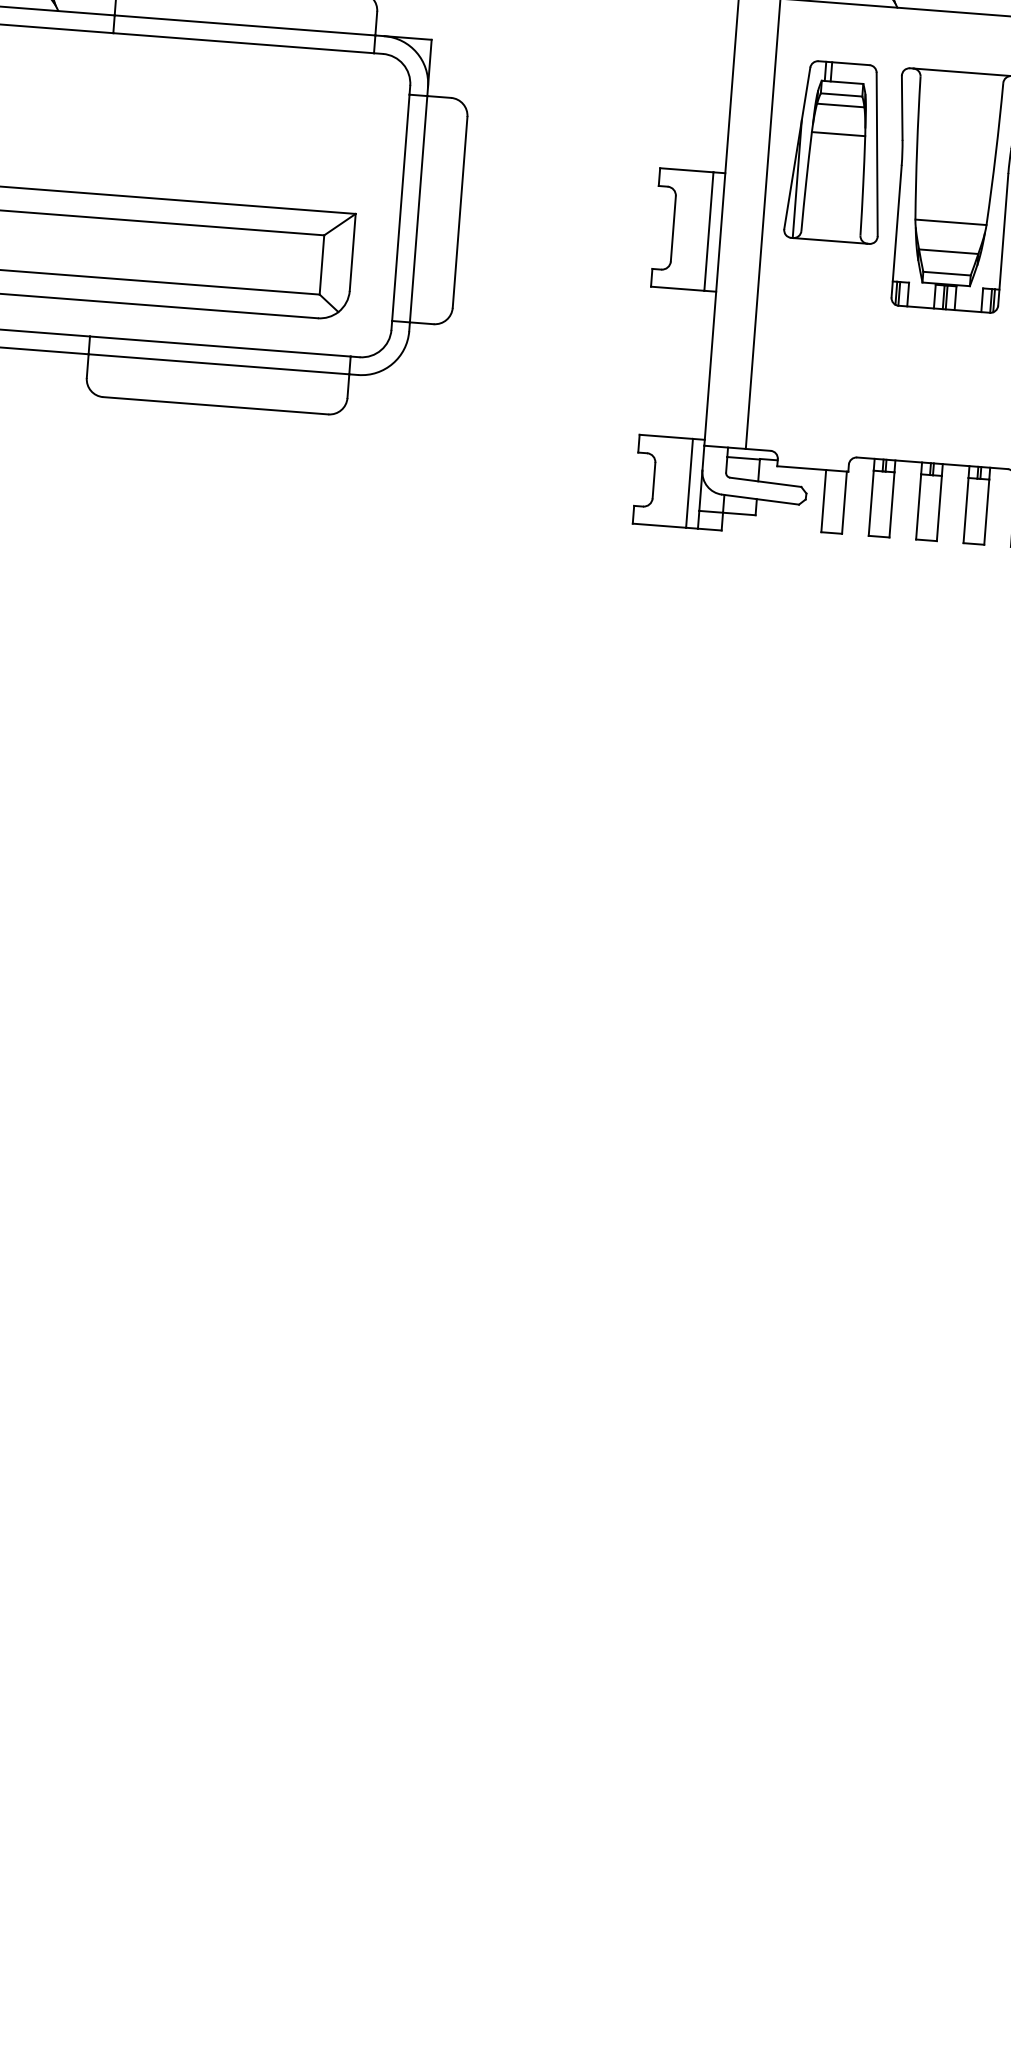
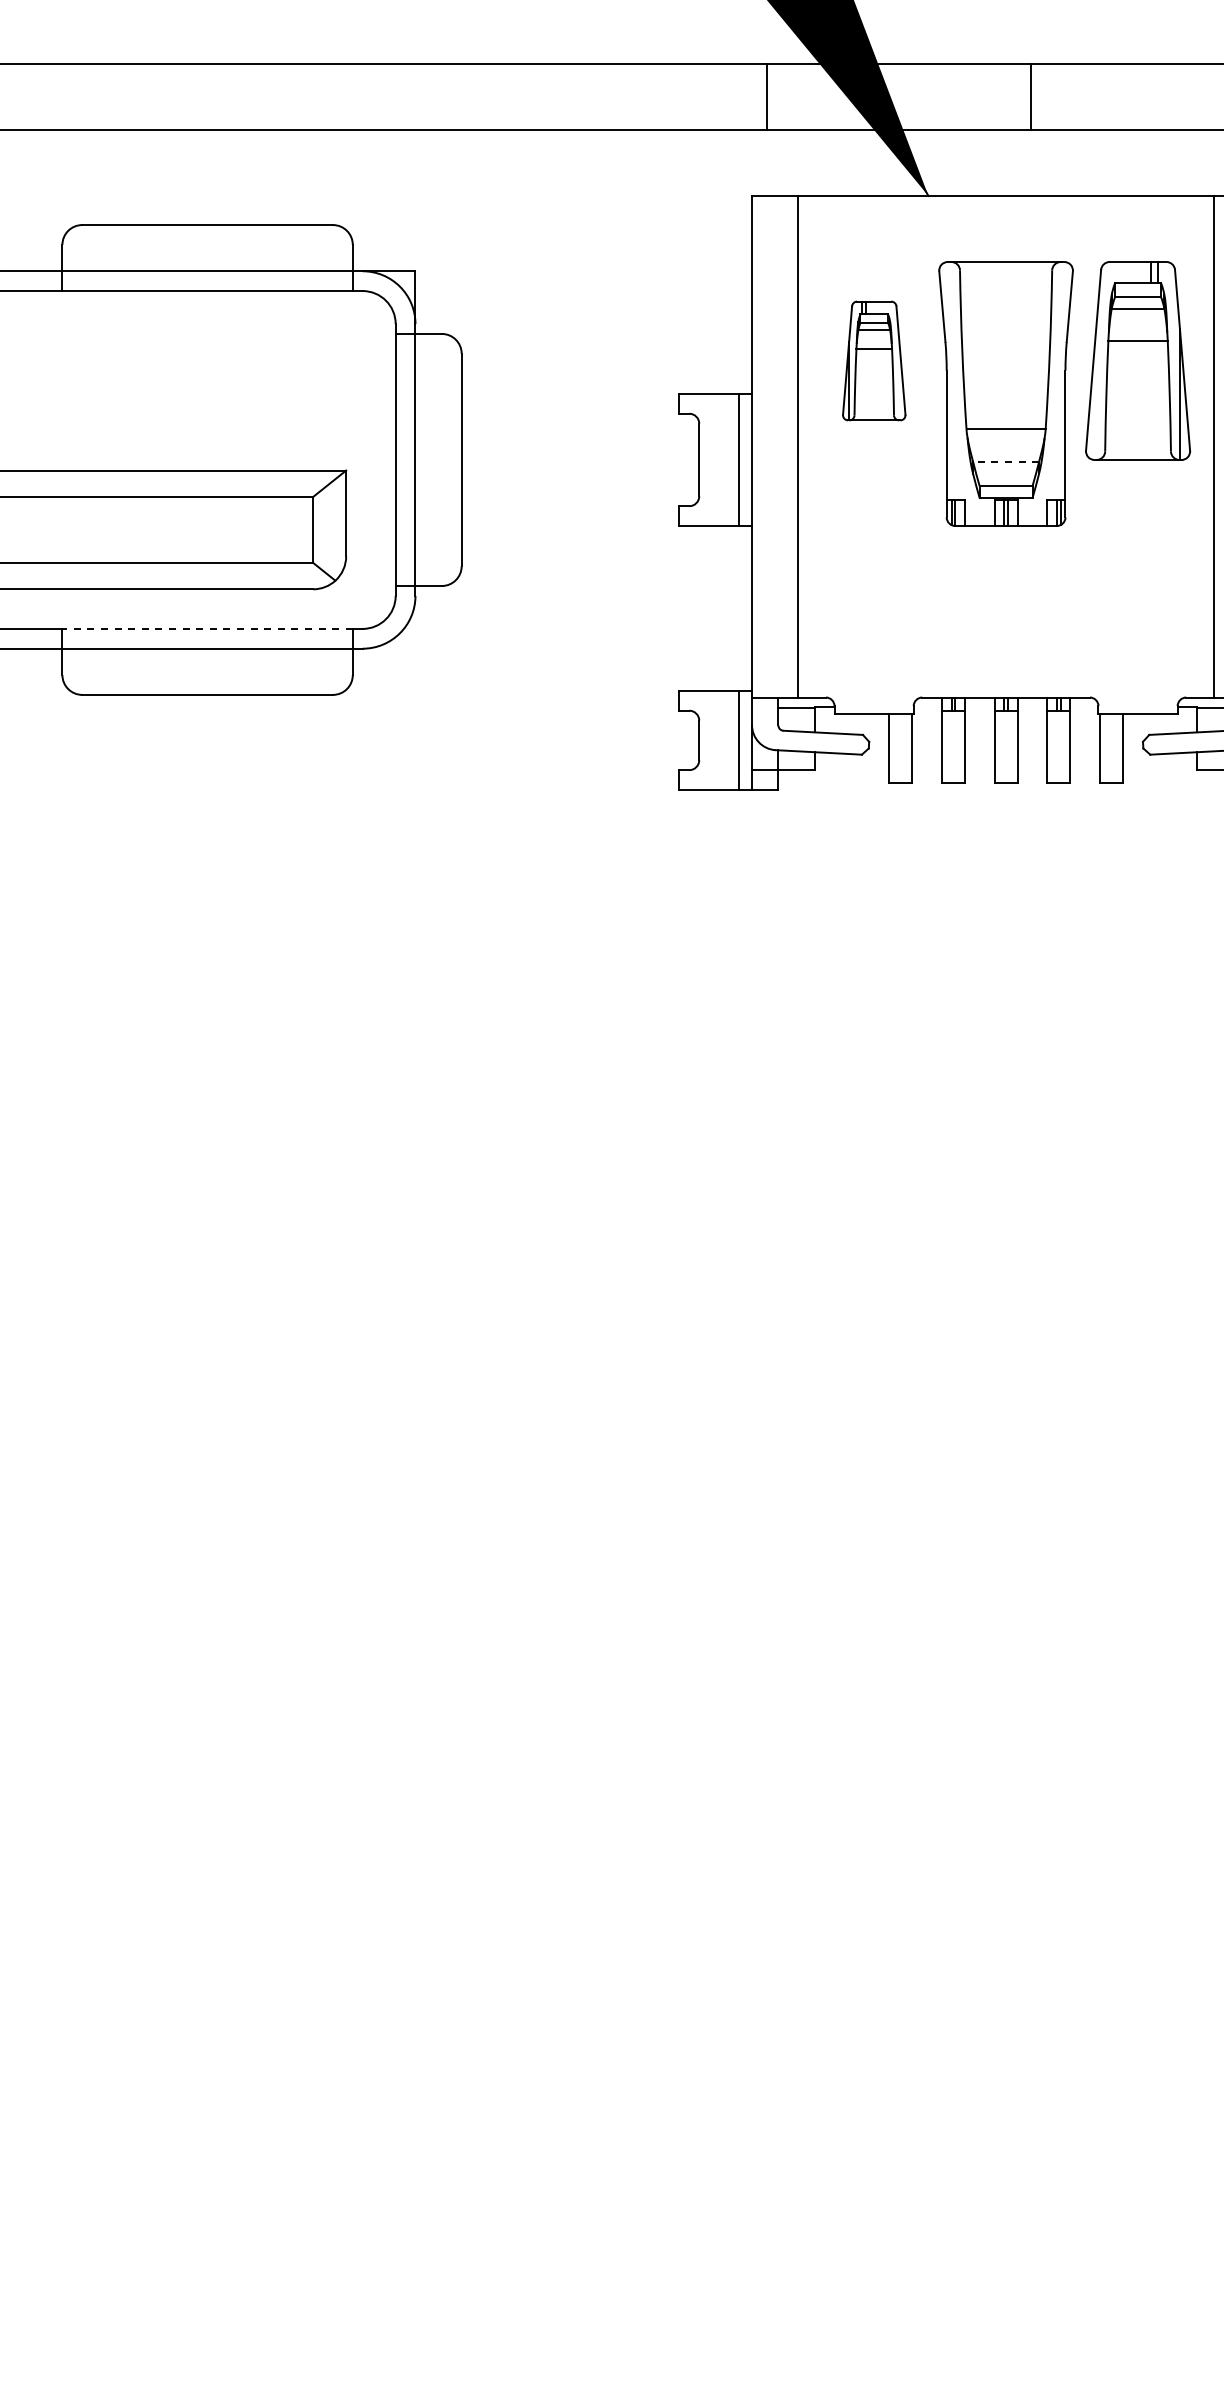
part: (837, 151) -> (874, 360), size x0.6
line: (949, 251) -> (1006, 461), solid -> dashed
line: (220, 346) -> (207, 628), solid -> dashed

